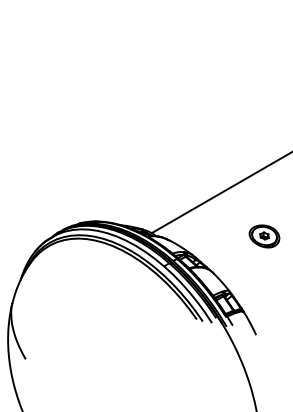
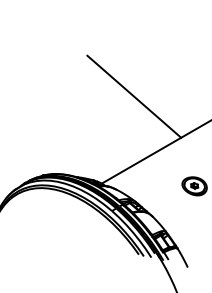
line: (191, 127) -> (134, 96), added

